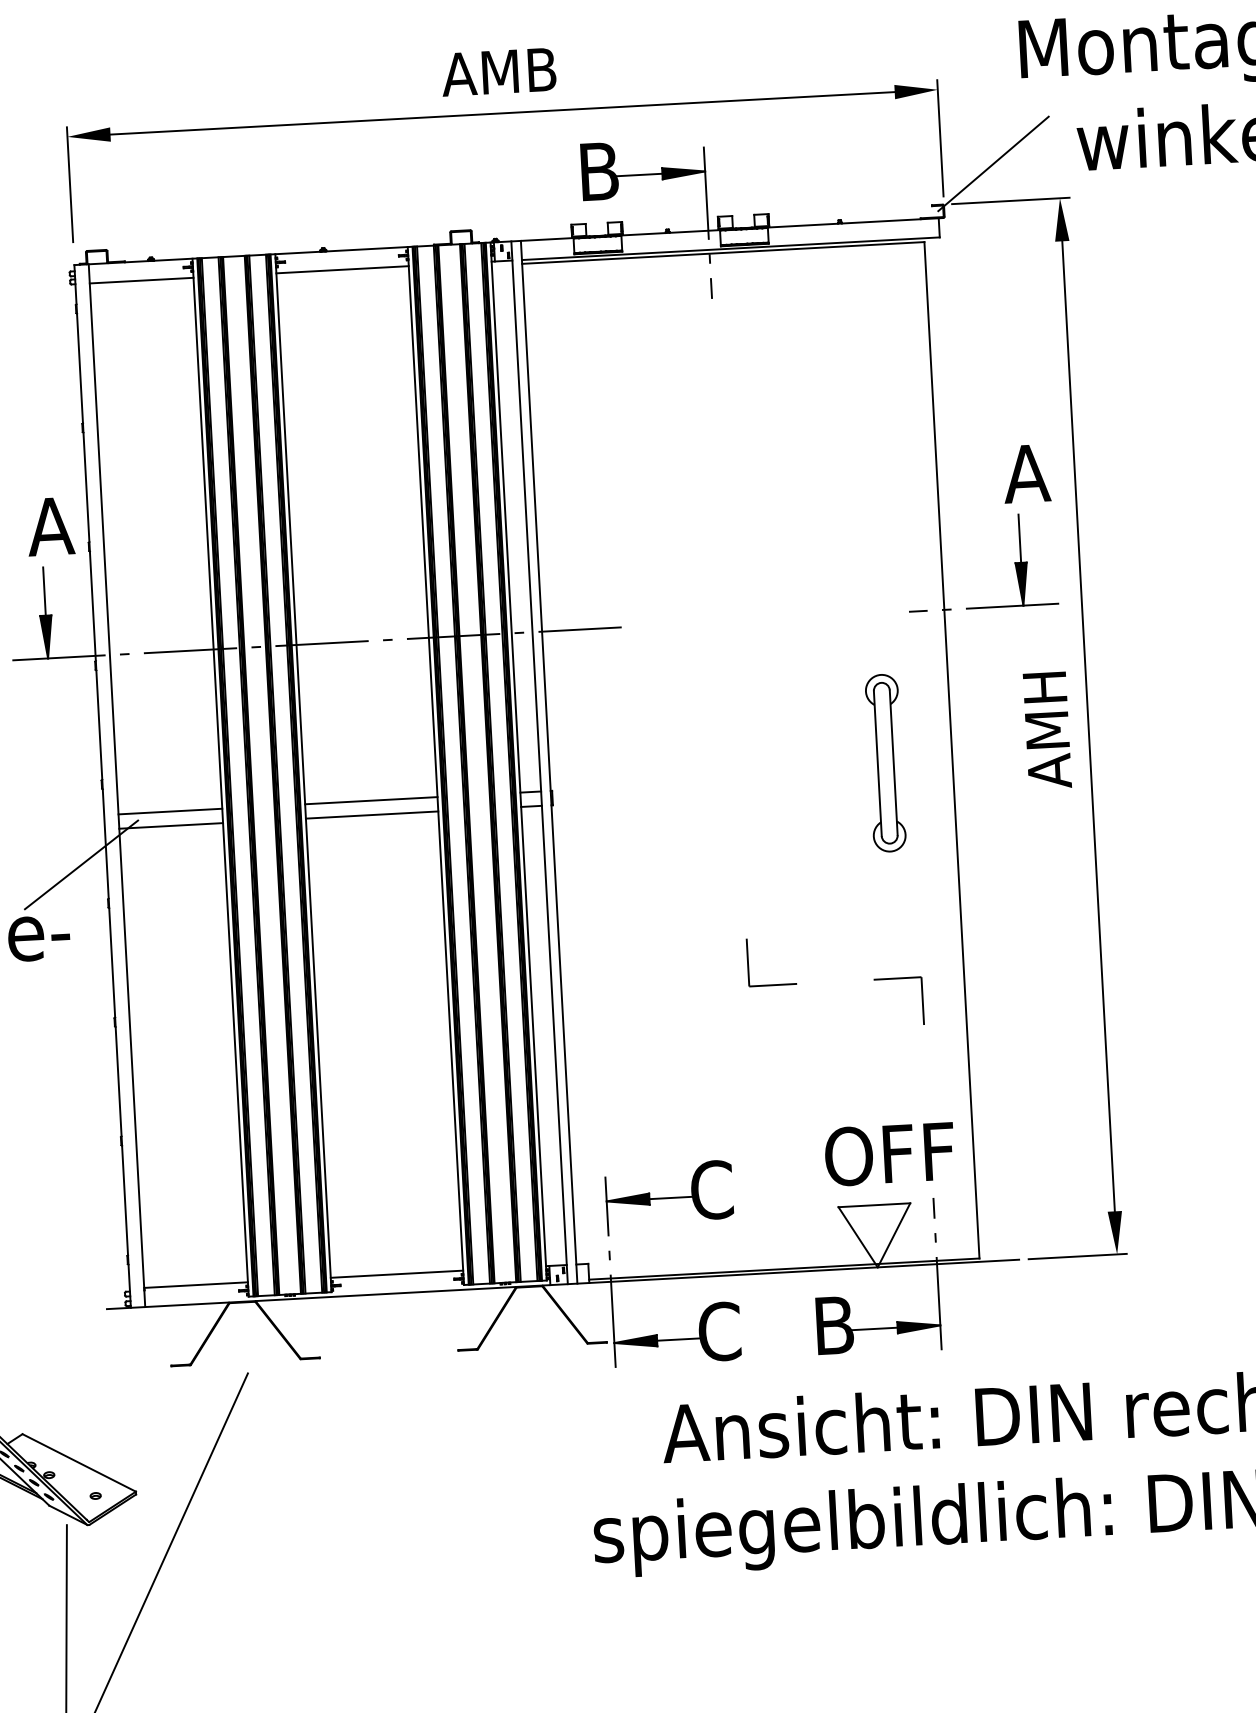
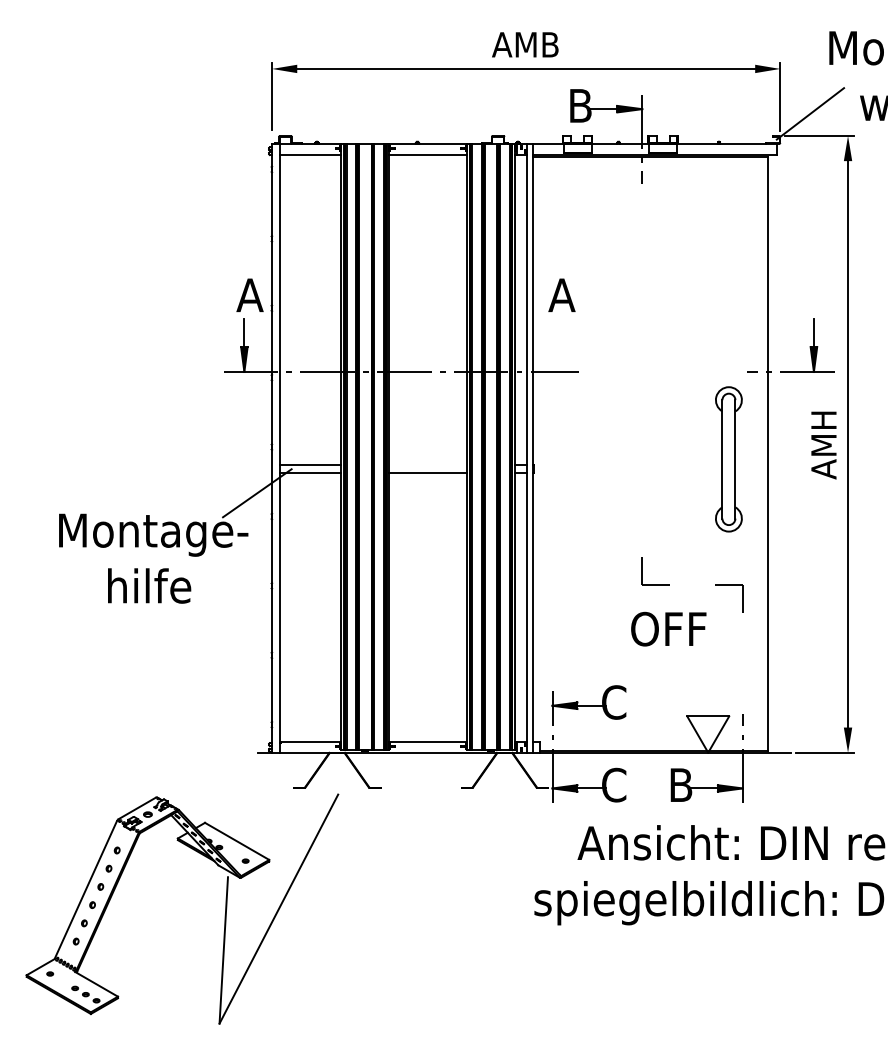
text: (1025, 472) -> (561, 294), moved
part: (885, 763) -> (728, 459), size x1.4
line: (370, 801) -> (427, 465), removed
text: (889, 1153) -> (668, 628), moved

